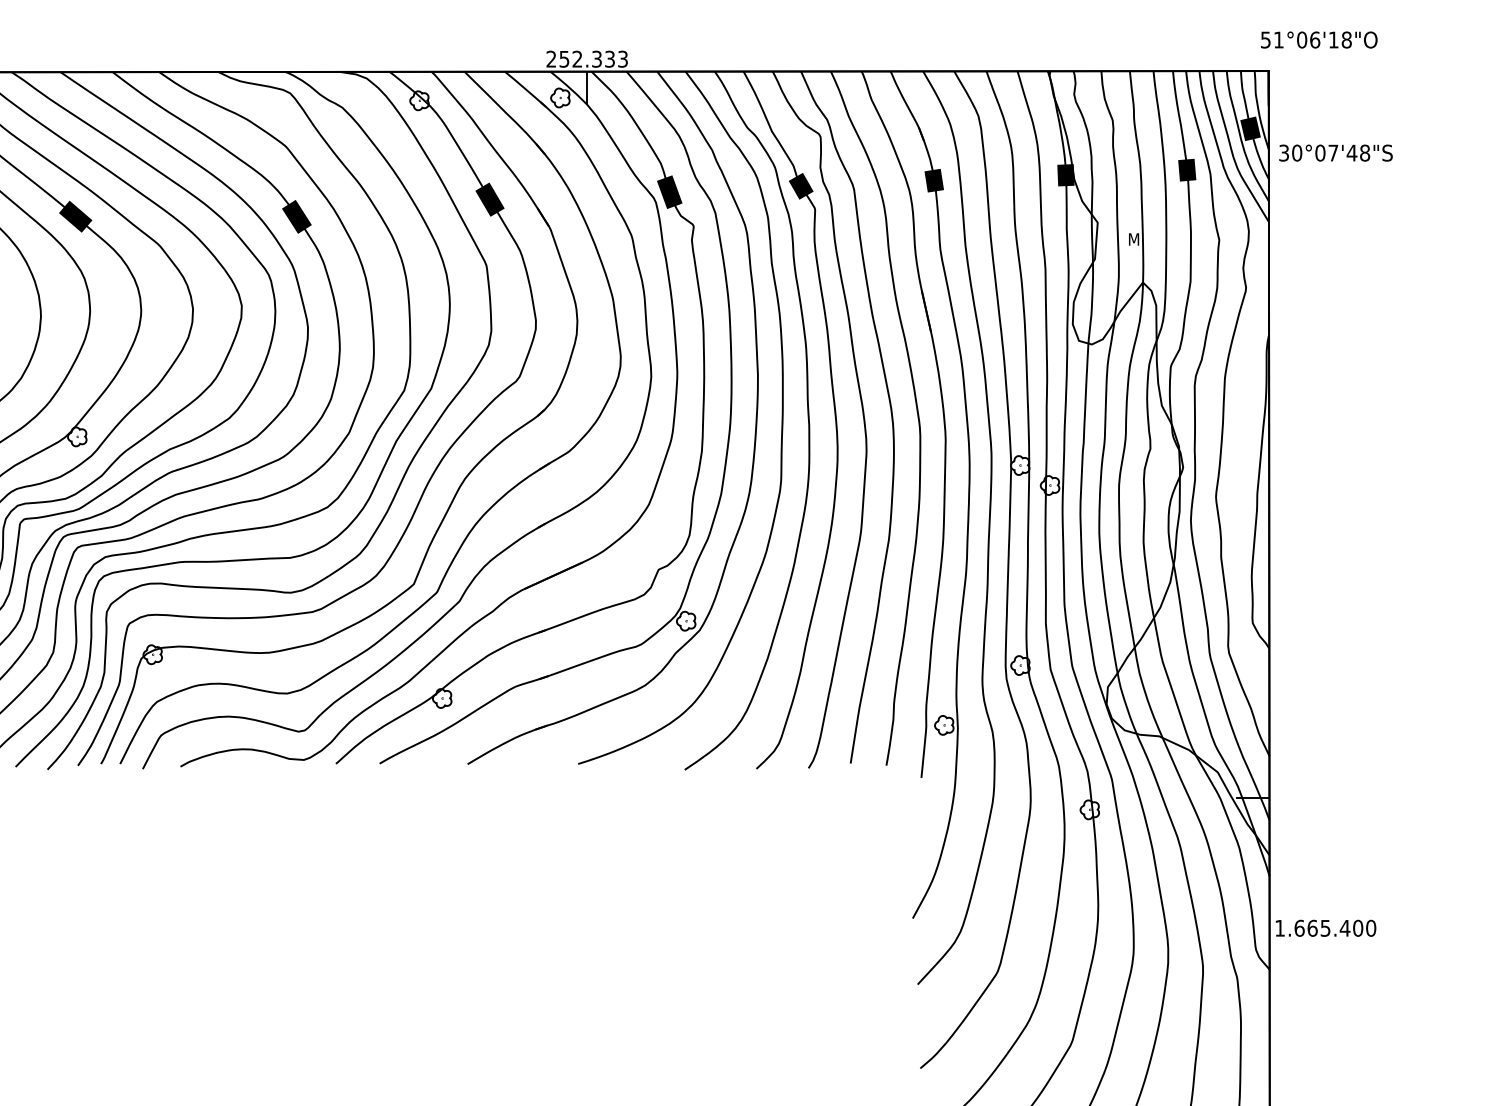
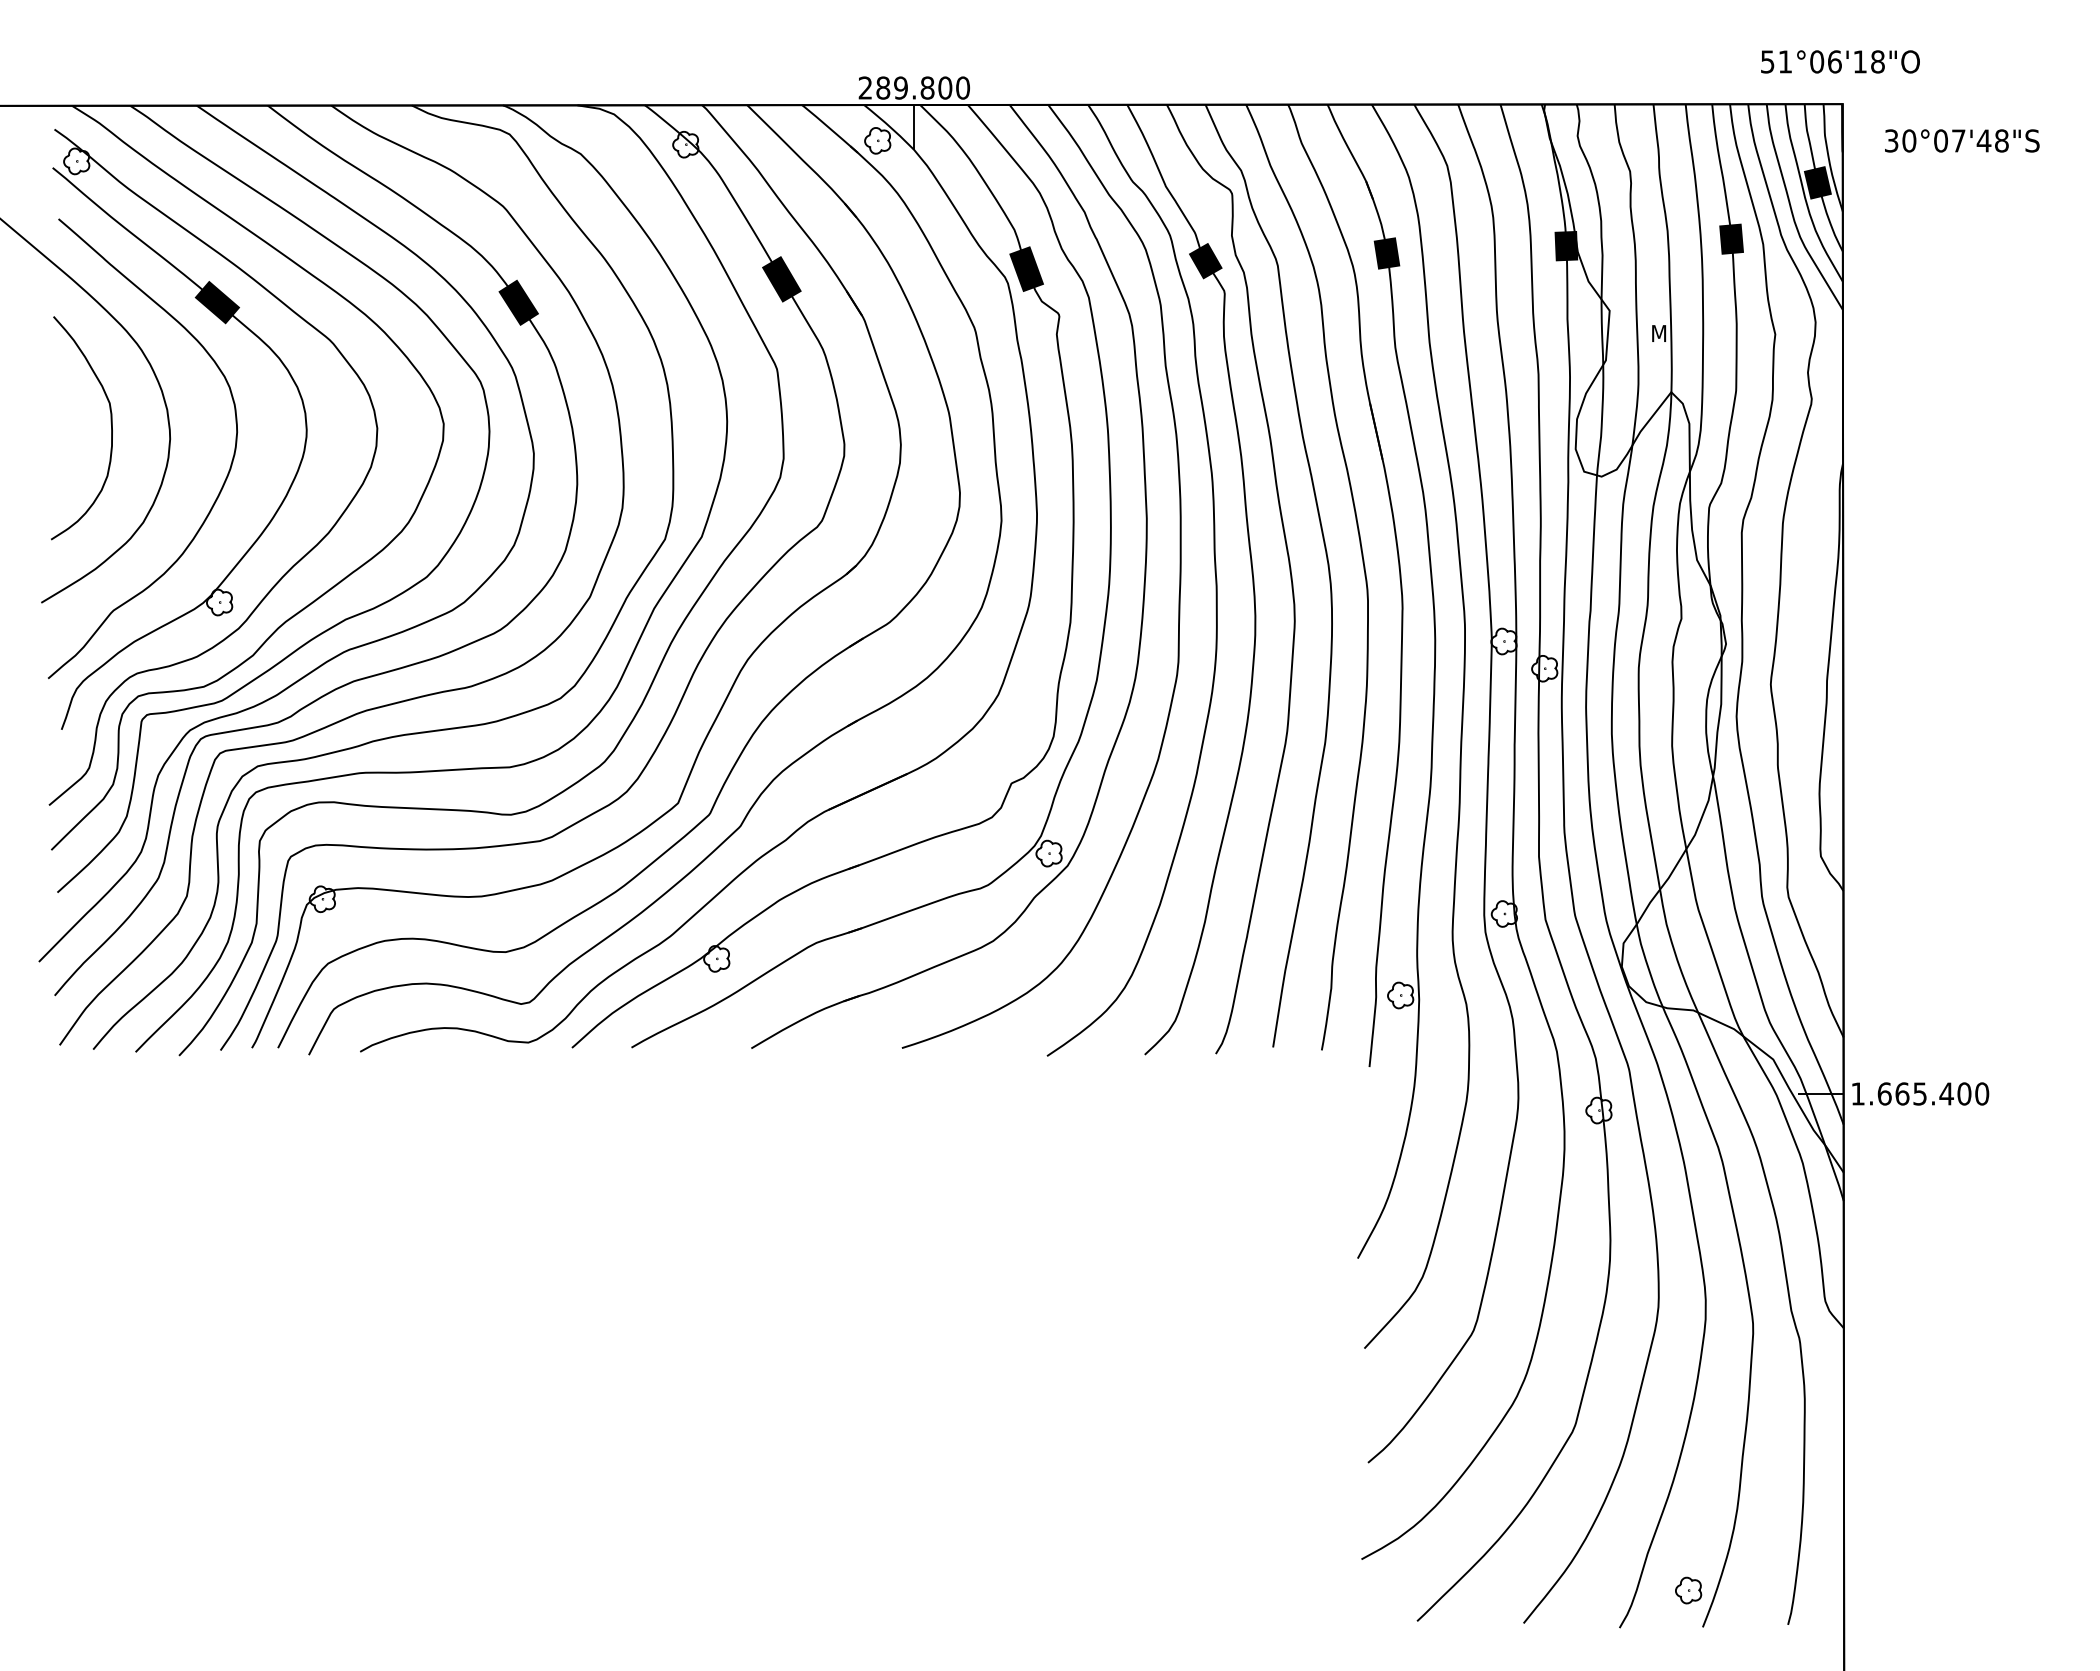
text: (1319, 39) -> (1840, 61), moved
text: (594, 58) -> (923, 87), 252.333 -> 289.800
text: (1336, 152) -> (1962, 140), moved
text: (1325, 928) -> (1920, 1093), moved

